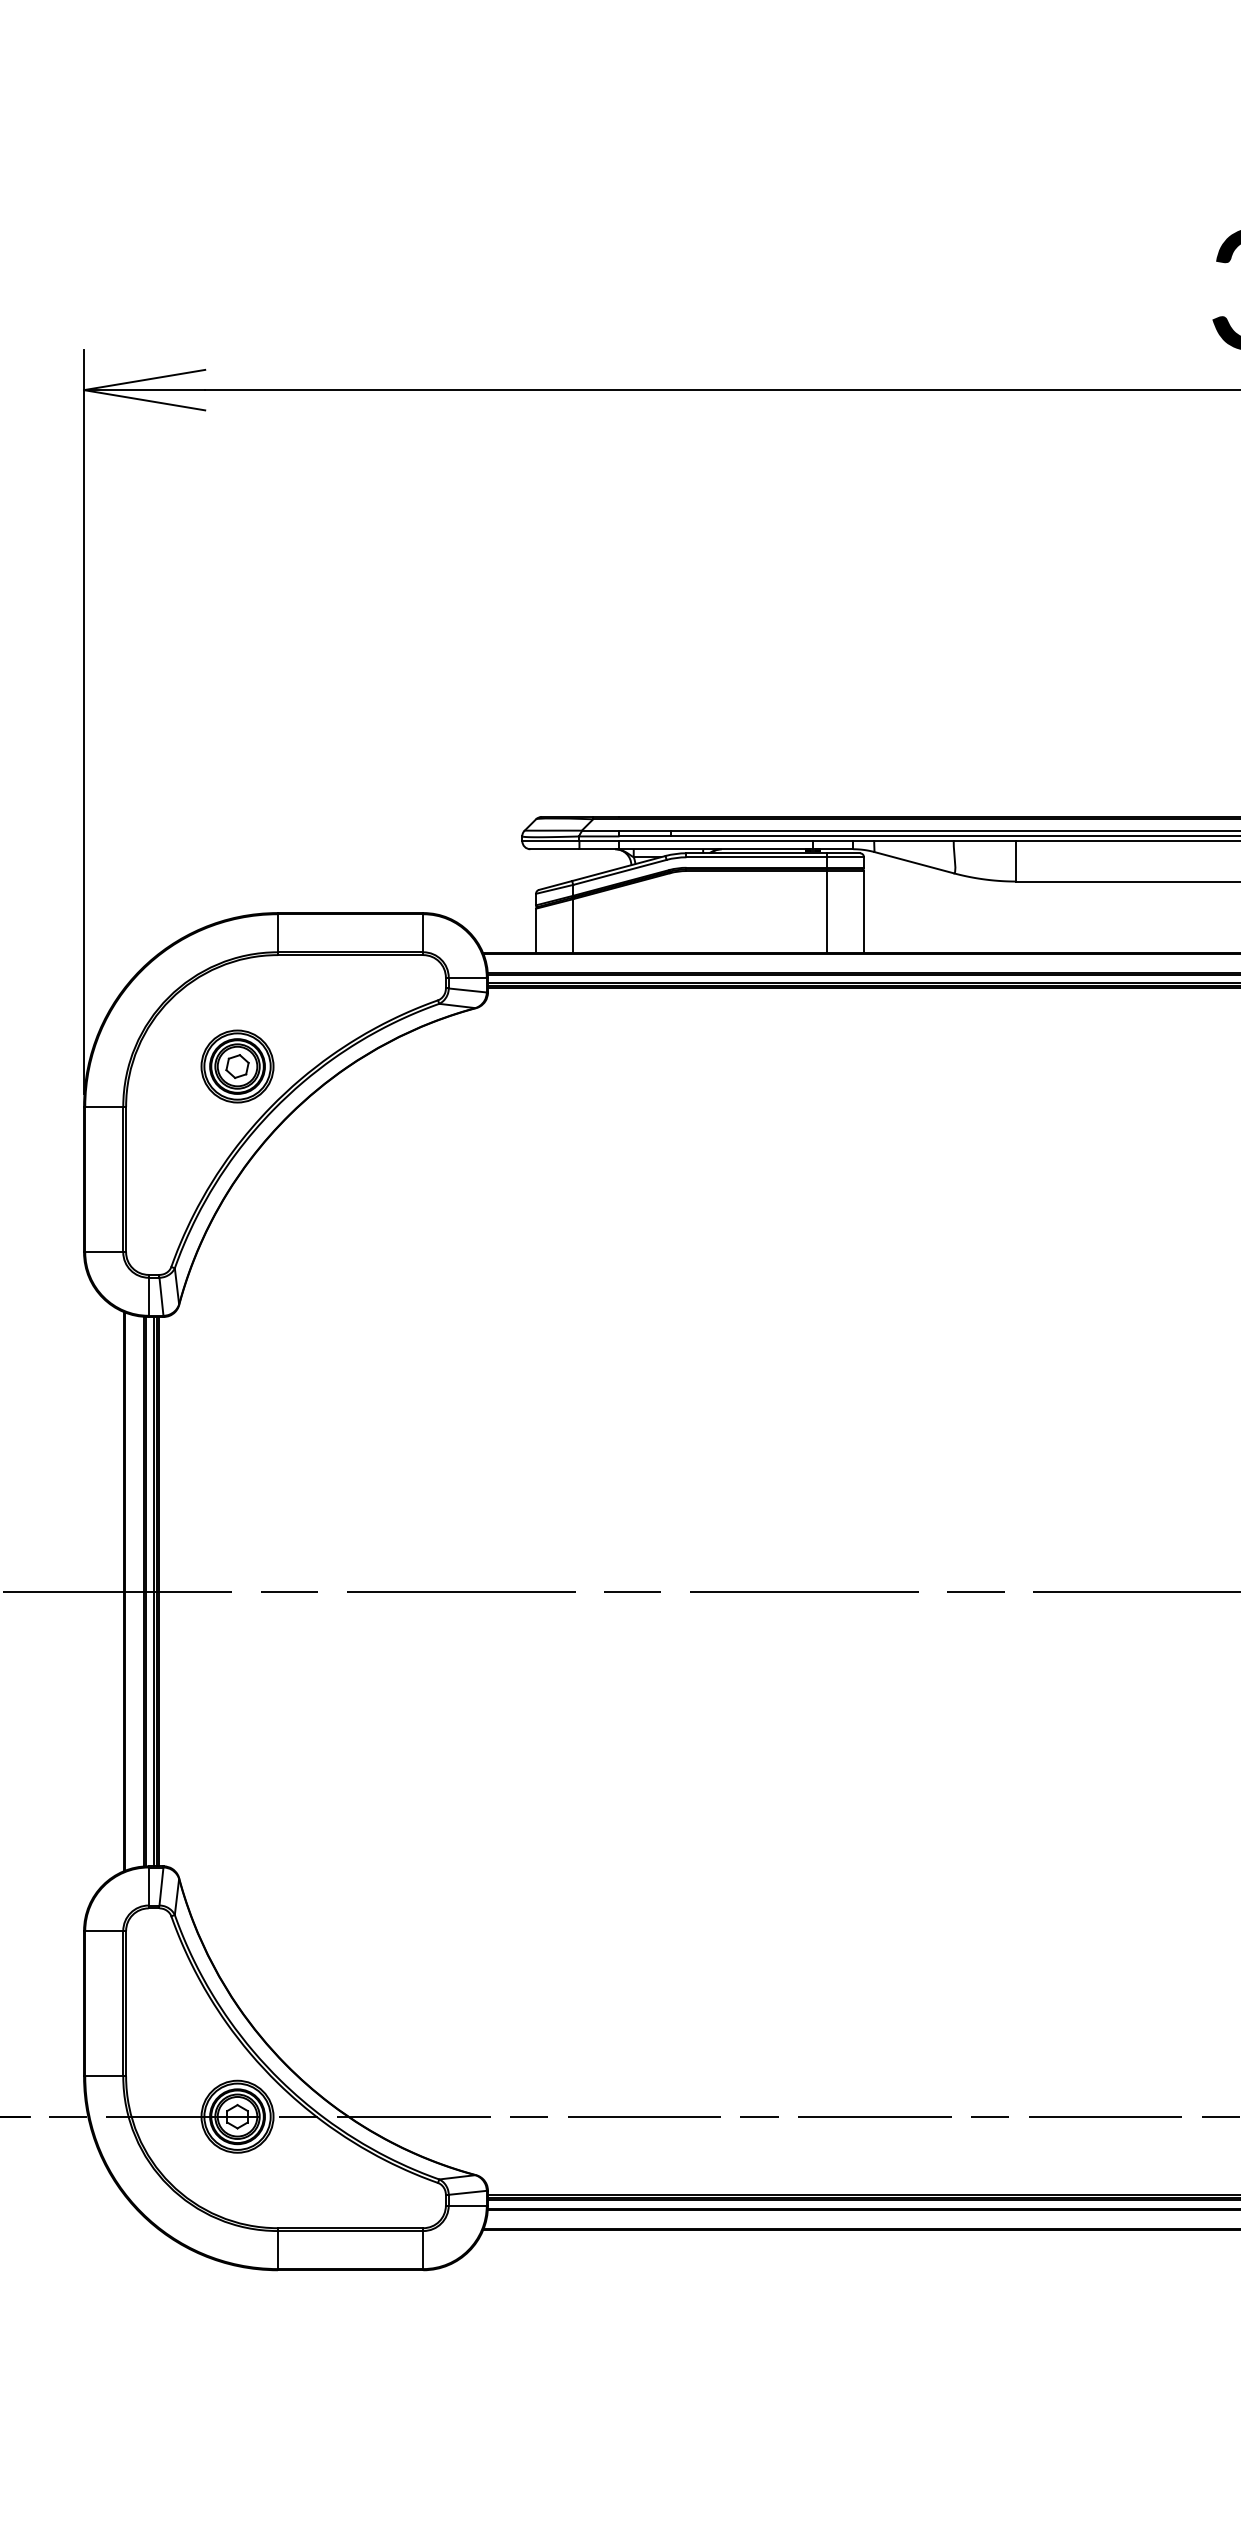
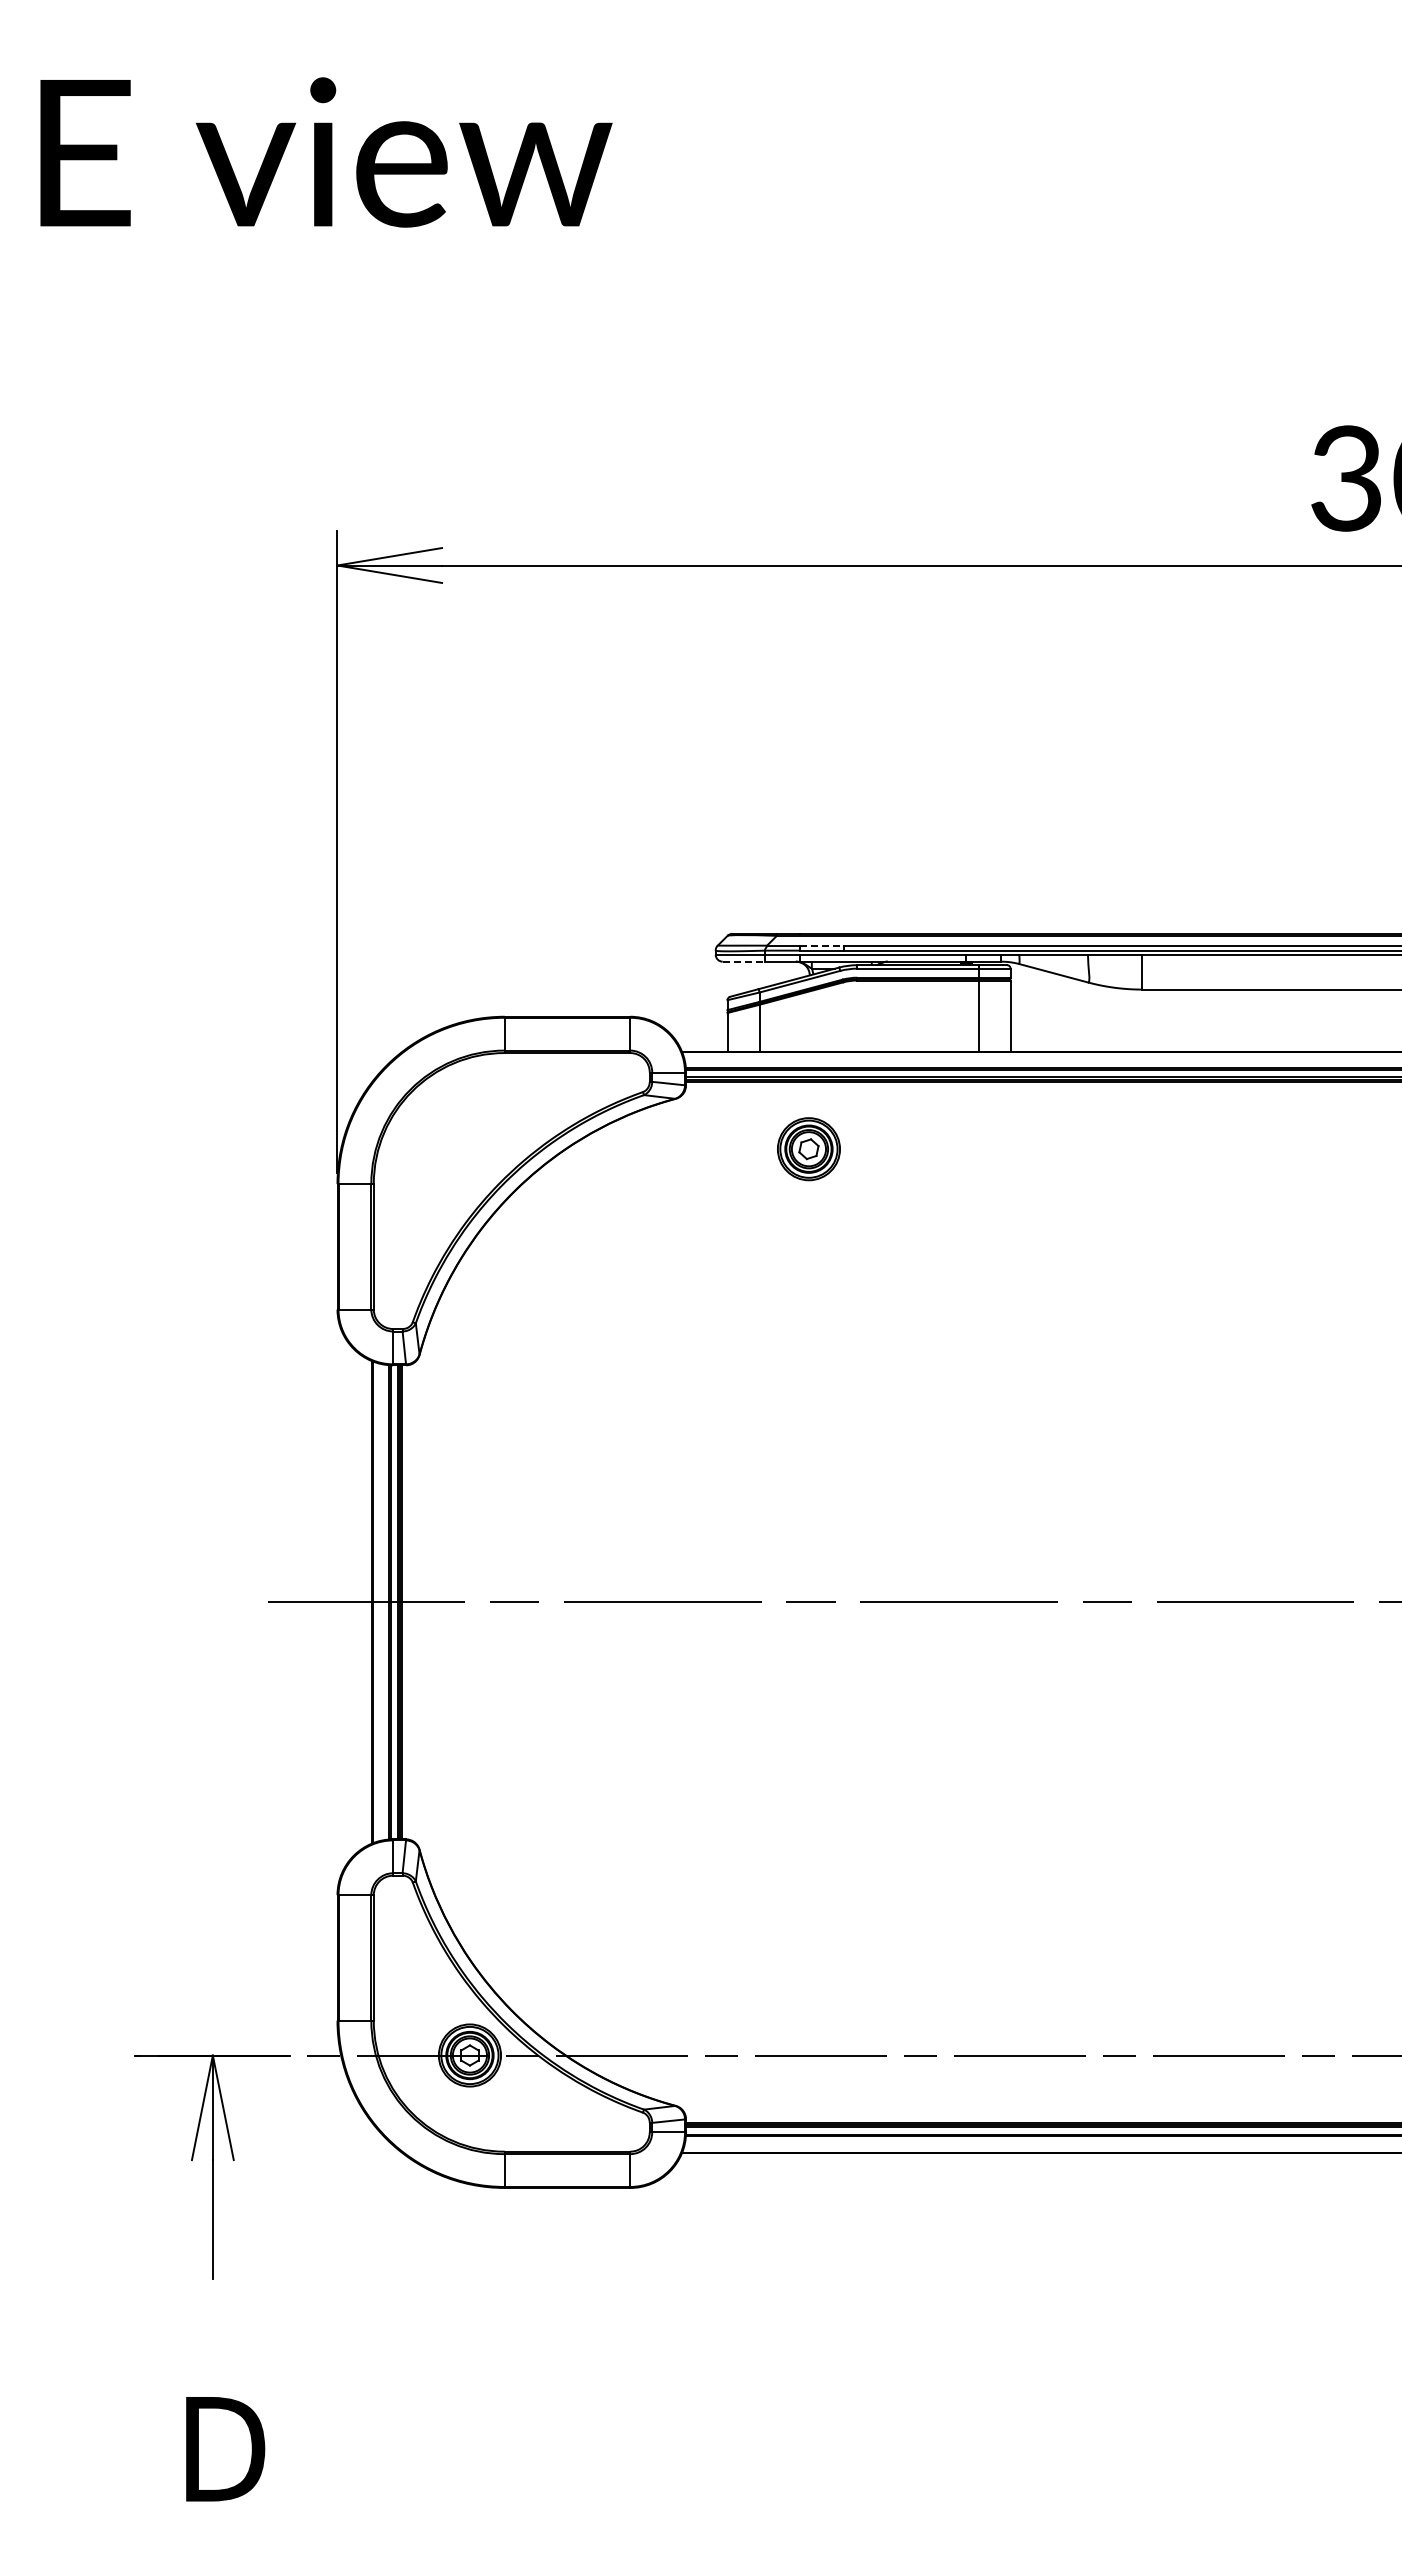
line: (646, 830) -> (822, 945), solid -> dashed
line: (555, 849) -> (744, 961), solid -> dashed
part: (237, 1066) -> (808, 1149), moved

